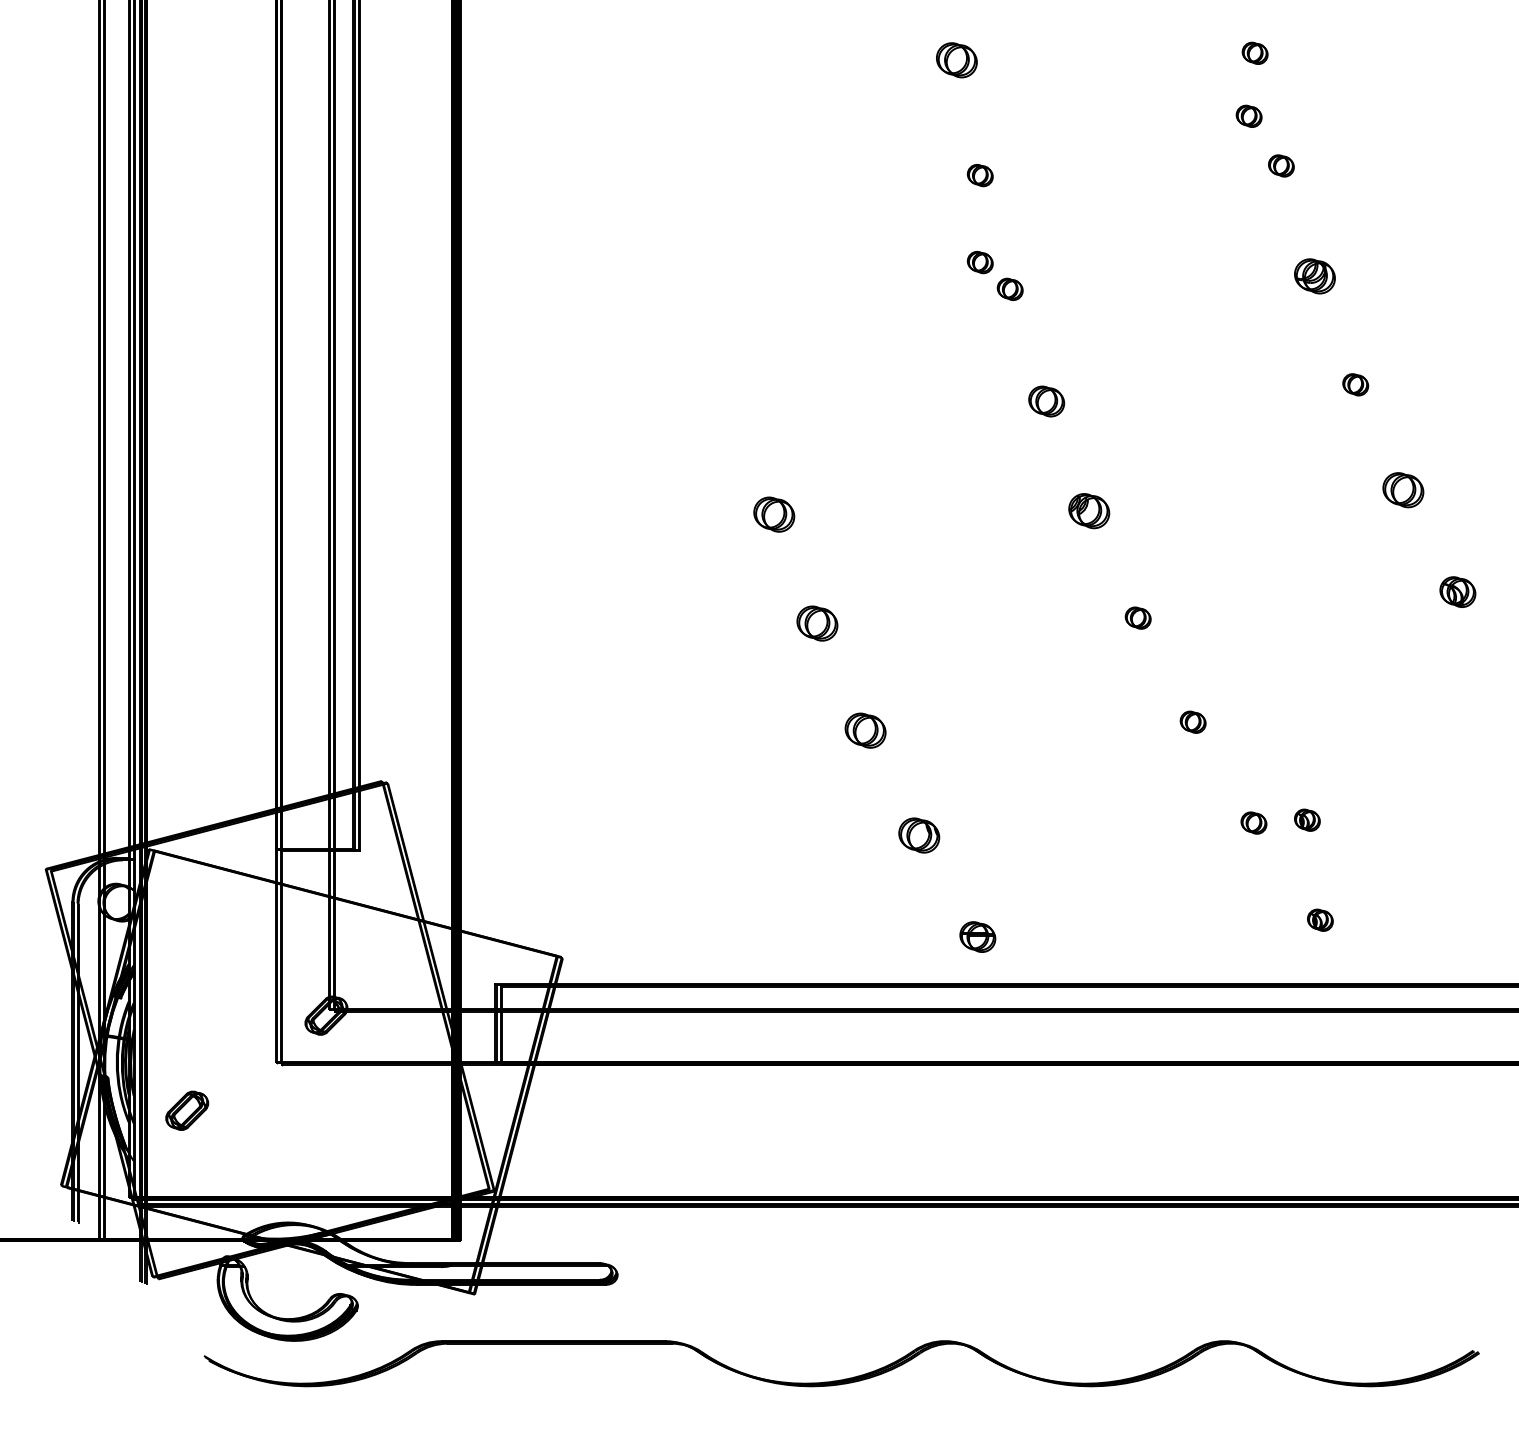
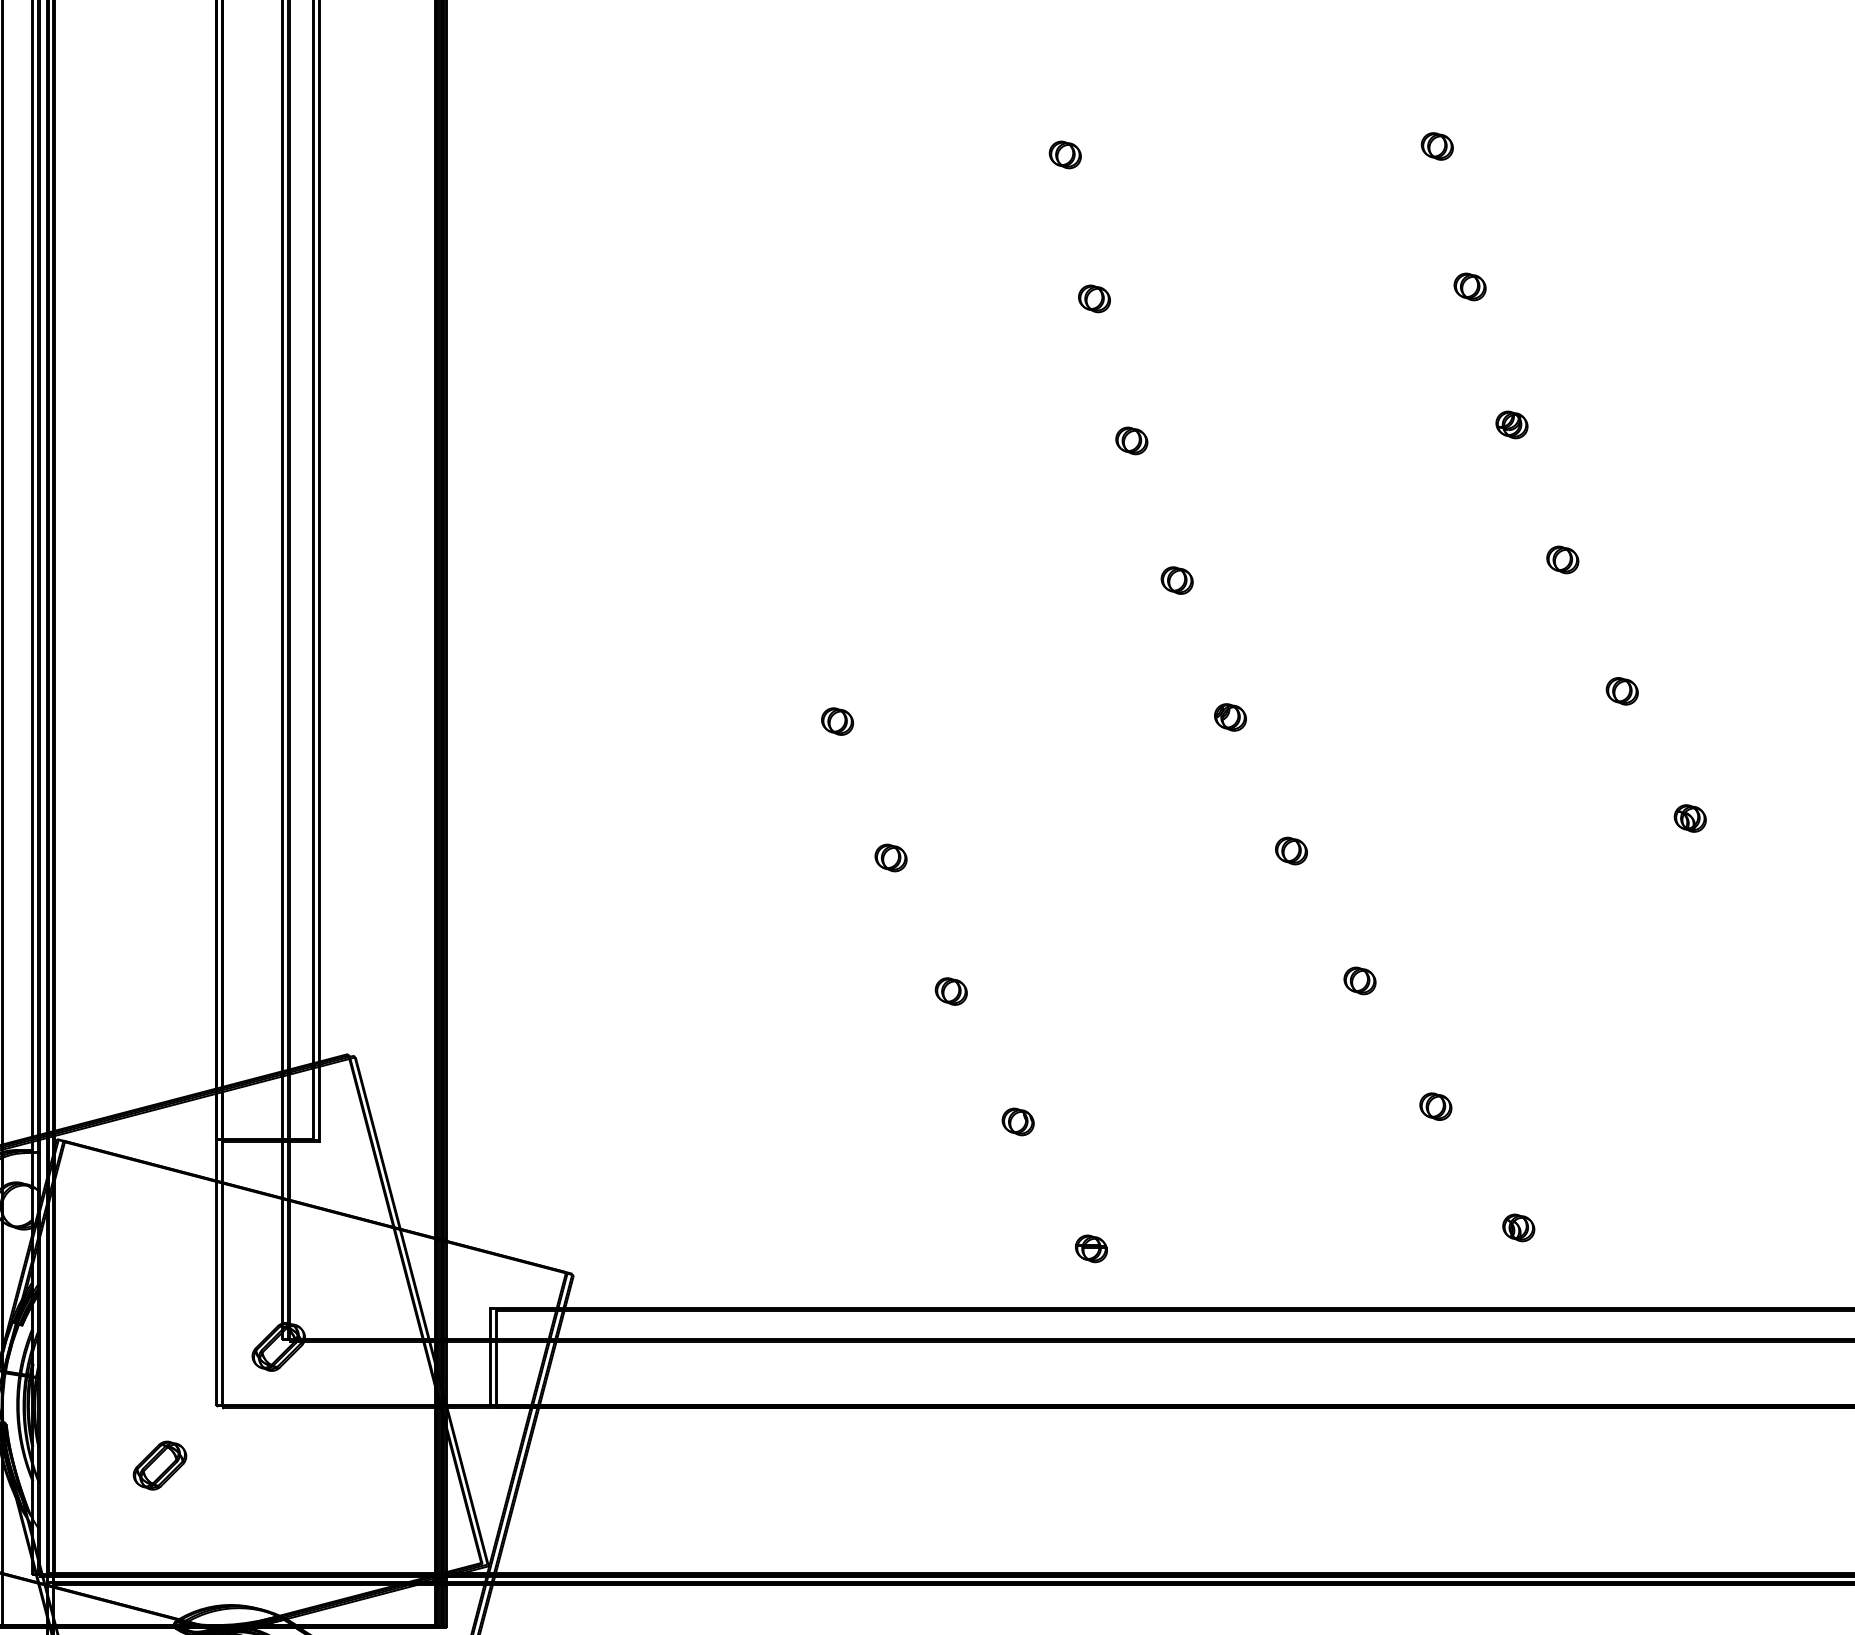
part: (956, 59) -> (1064, 154), size x0.62
part: (1248, 115) -> (1429, 223), removed
part: (979, 262) -> (1093, 407), removed
part: (1314, 276) -> (1511, 424), size x0.62
part: (1046, 400) -> (1177, 579), size x0.71
part: (1403, 489) -> (1622, 690), size x0.62
part: (1089, 510) -> (1230, 716), size x0.62
part: (774, 513) -> (837, 720), size x0.62
part: (1457, 591) -> (1689, 817), size x0.71
part: (816, 623) -> (890, 857), size x0.62
part: (865, 730) -> (951, 991), size x0.62
part: (1307, 819) -> (1502, 1102), removed
part: (918, 834) -> (1017, 1120), size x0.62
part: (977, 936) -> (1090, 1248), size x0.71
part: (187, 1110) -> (160, 1465), moved

